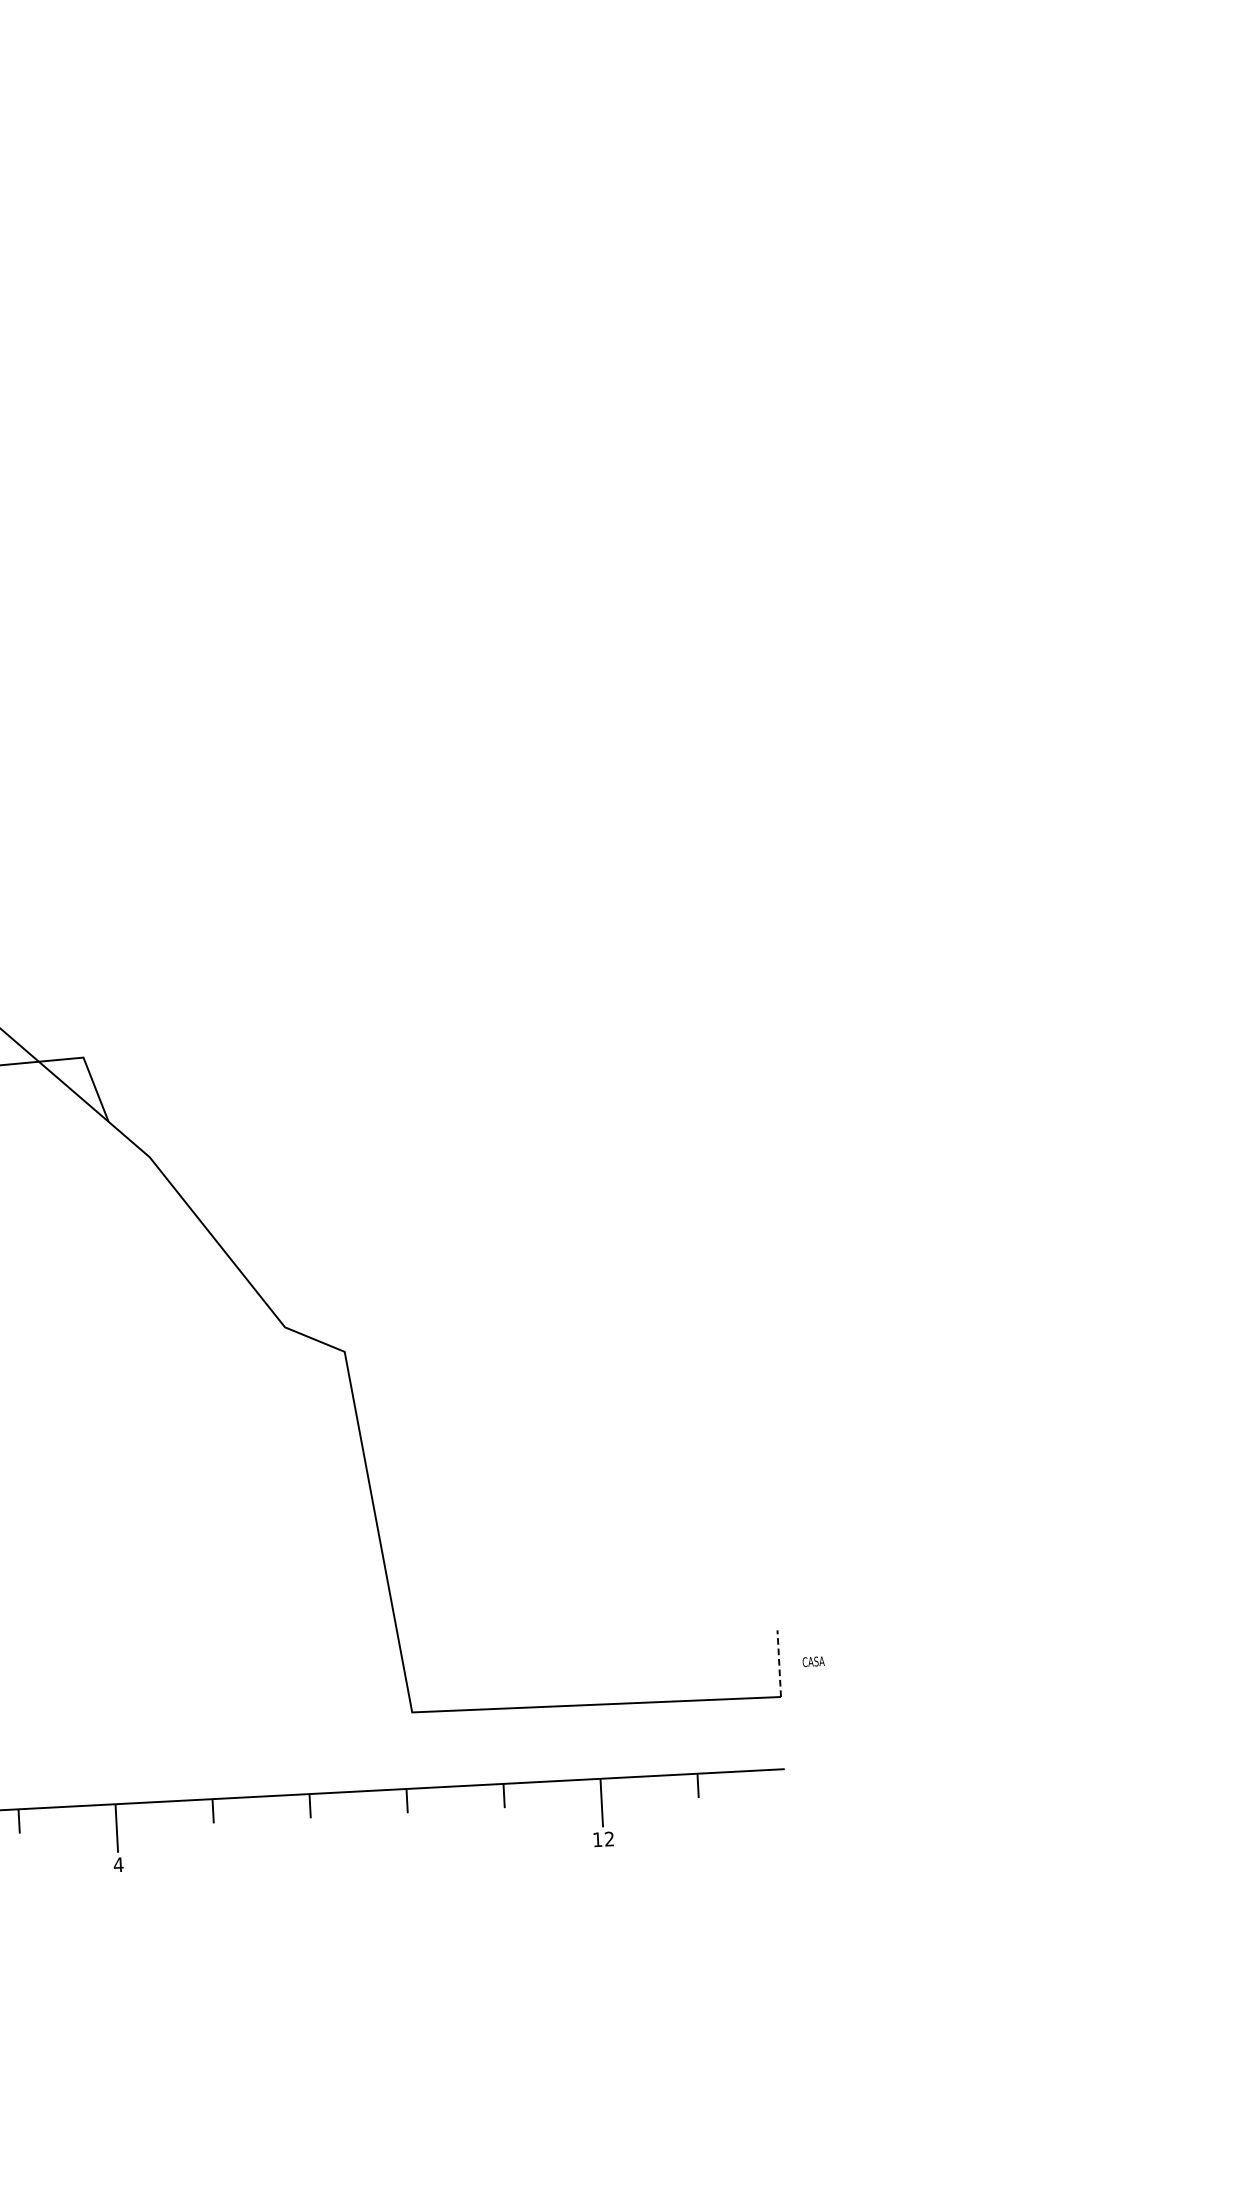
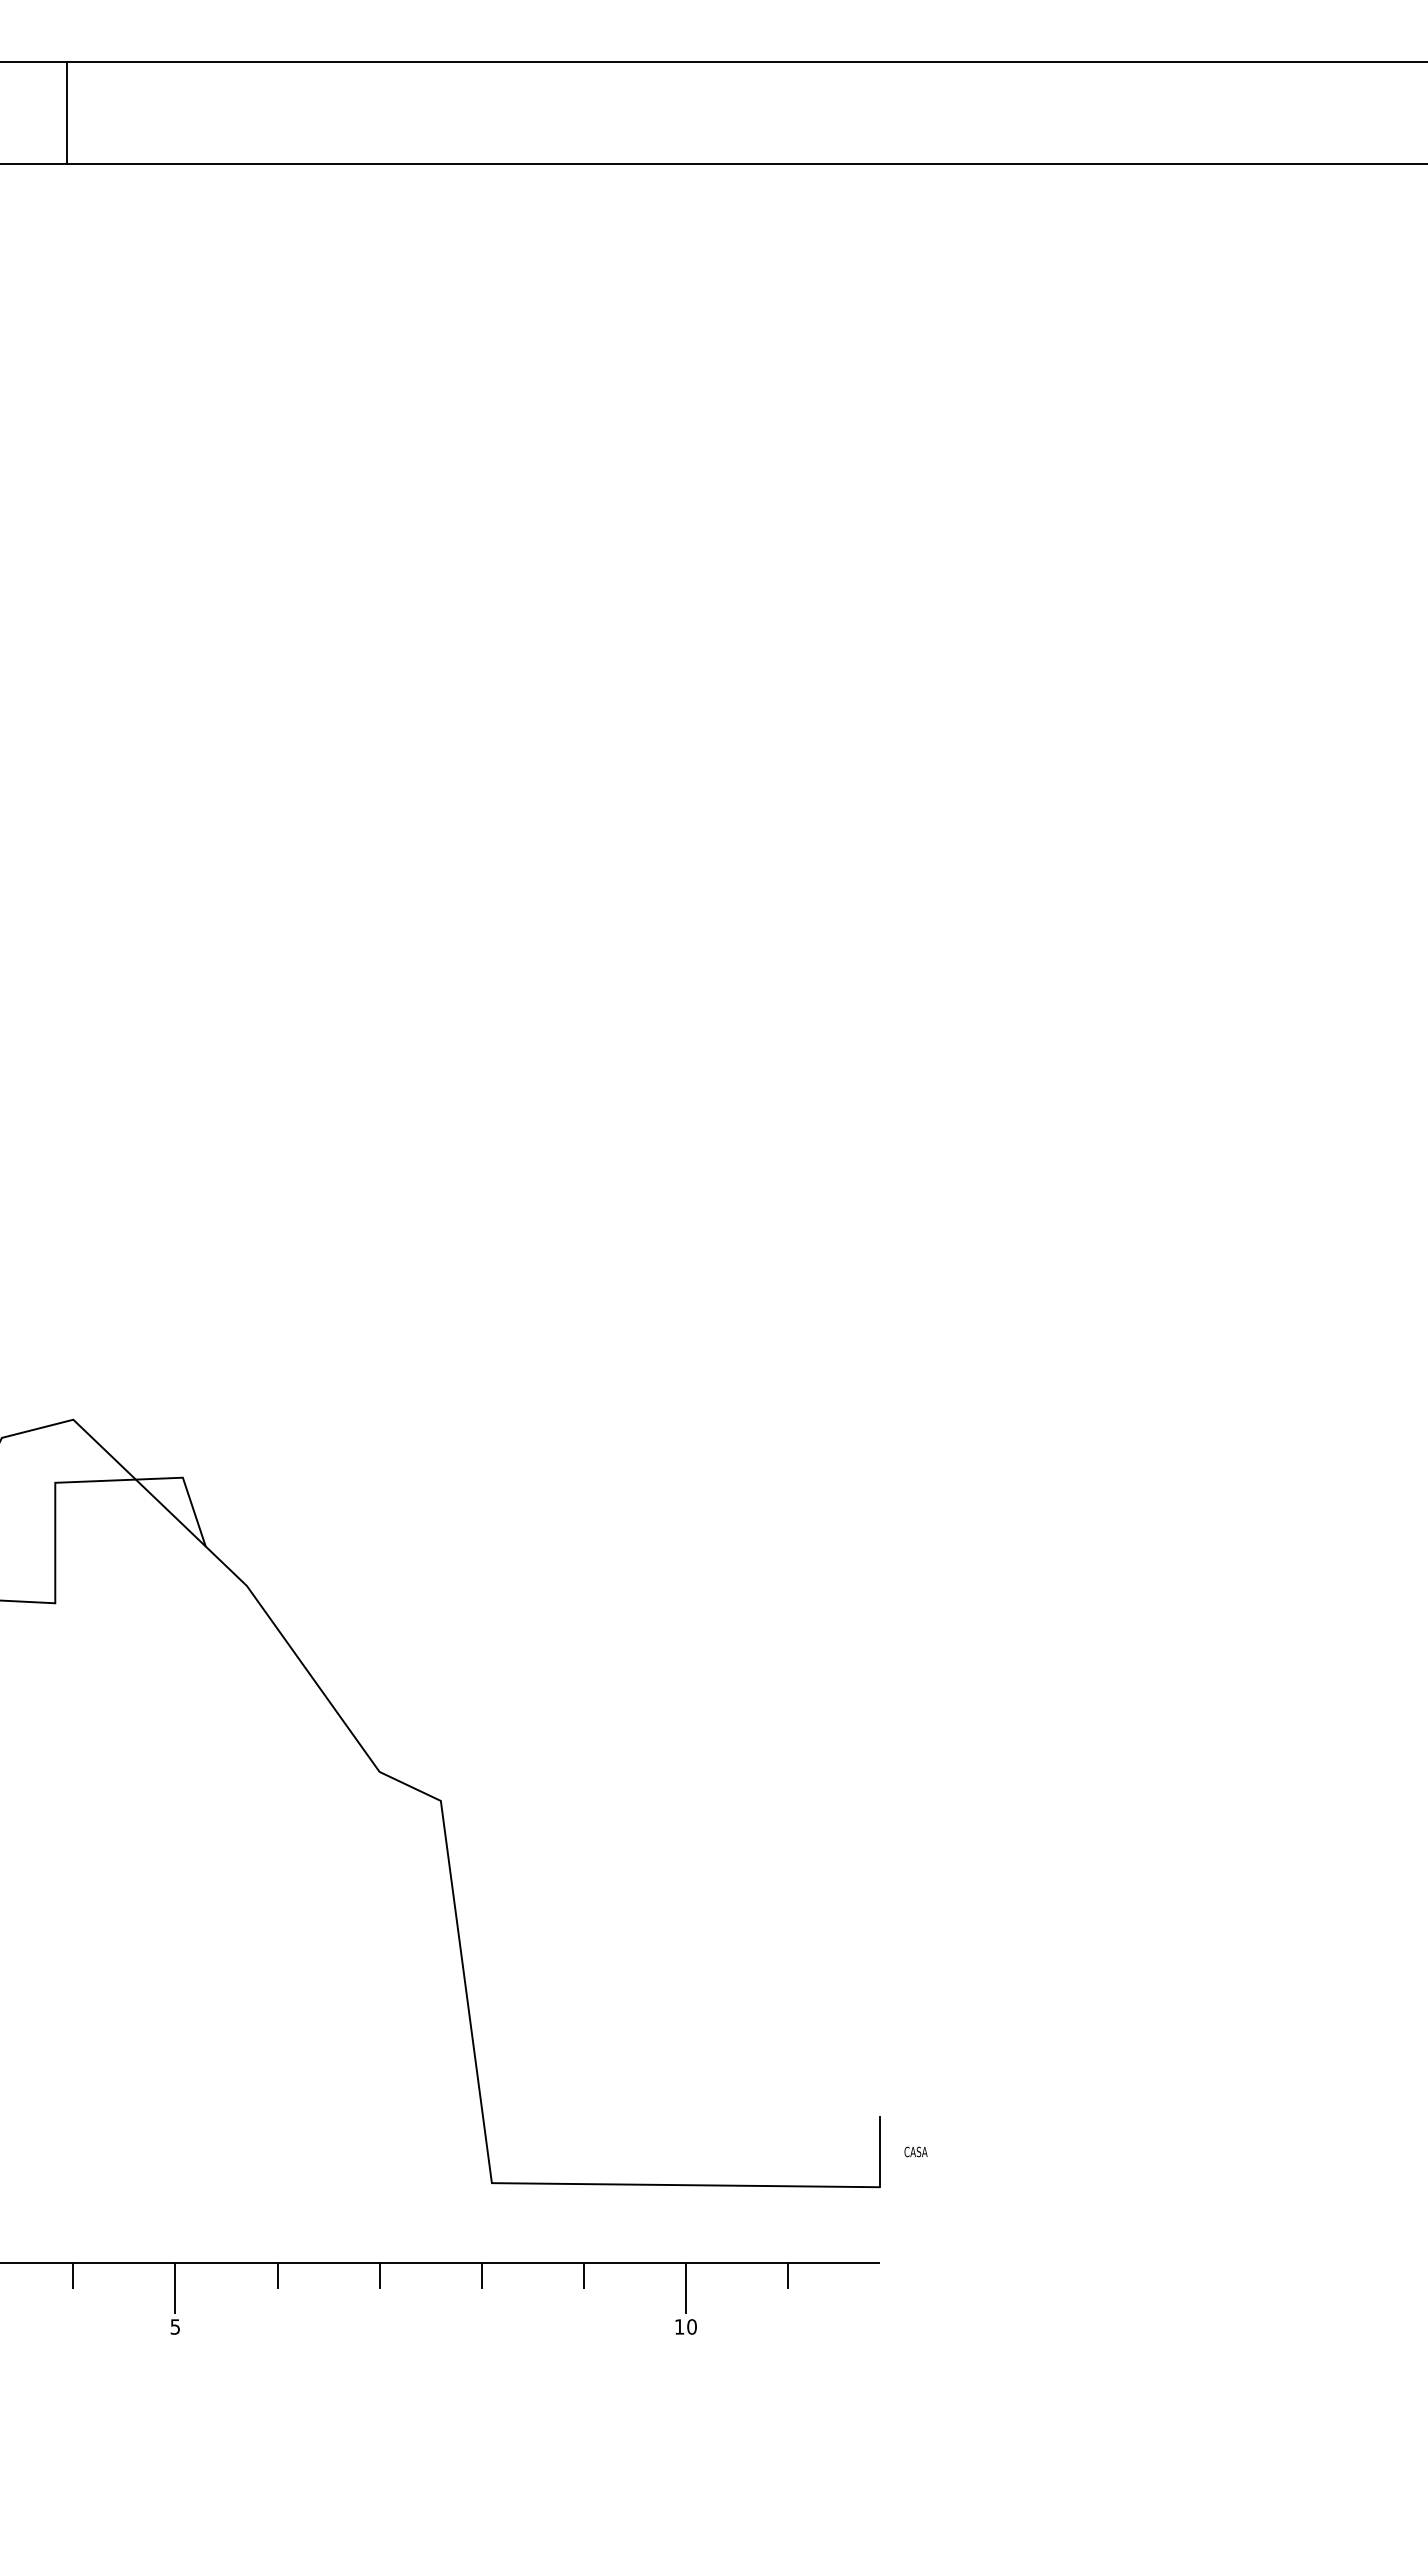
line: (778, 1663) -> (879, 2151), dashed -> solid
text: (609, 1838) -> (691, 2326), 12 -> 10
text: (118, 1864) -> (175, 2326), 4 -> 5

